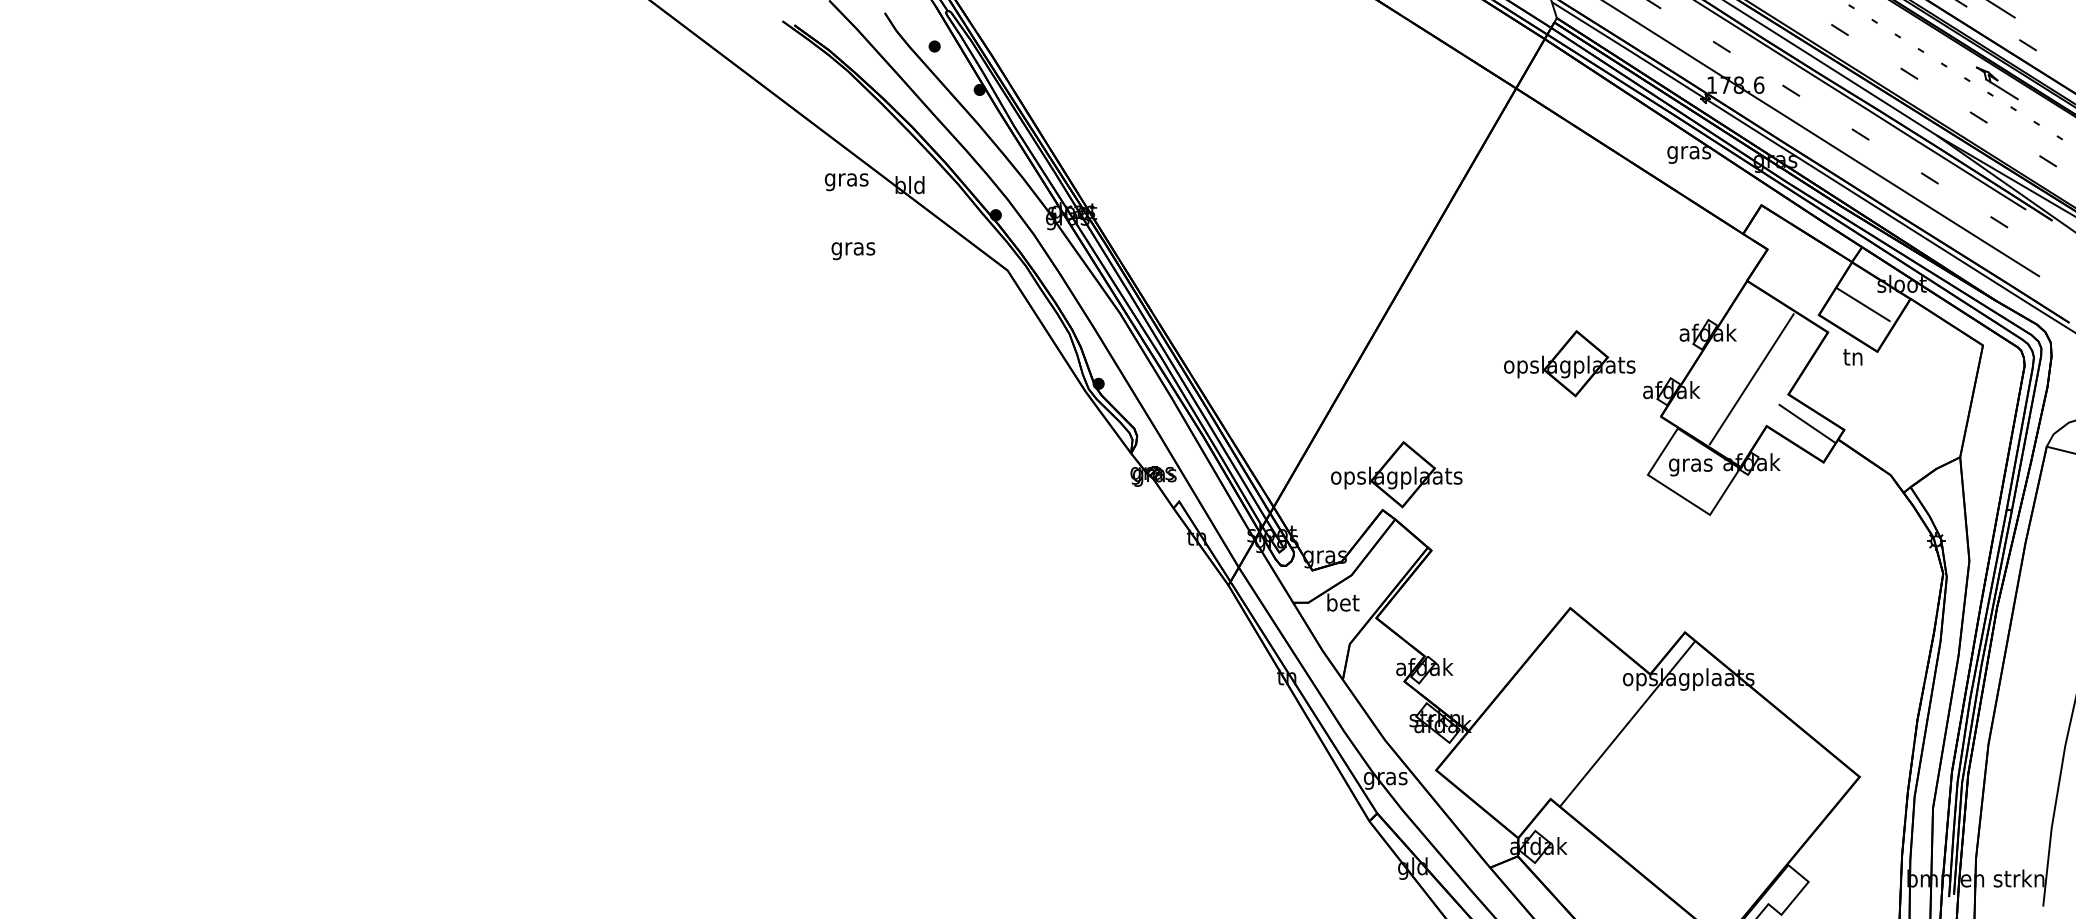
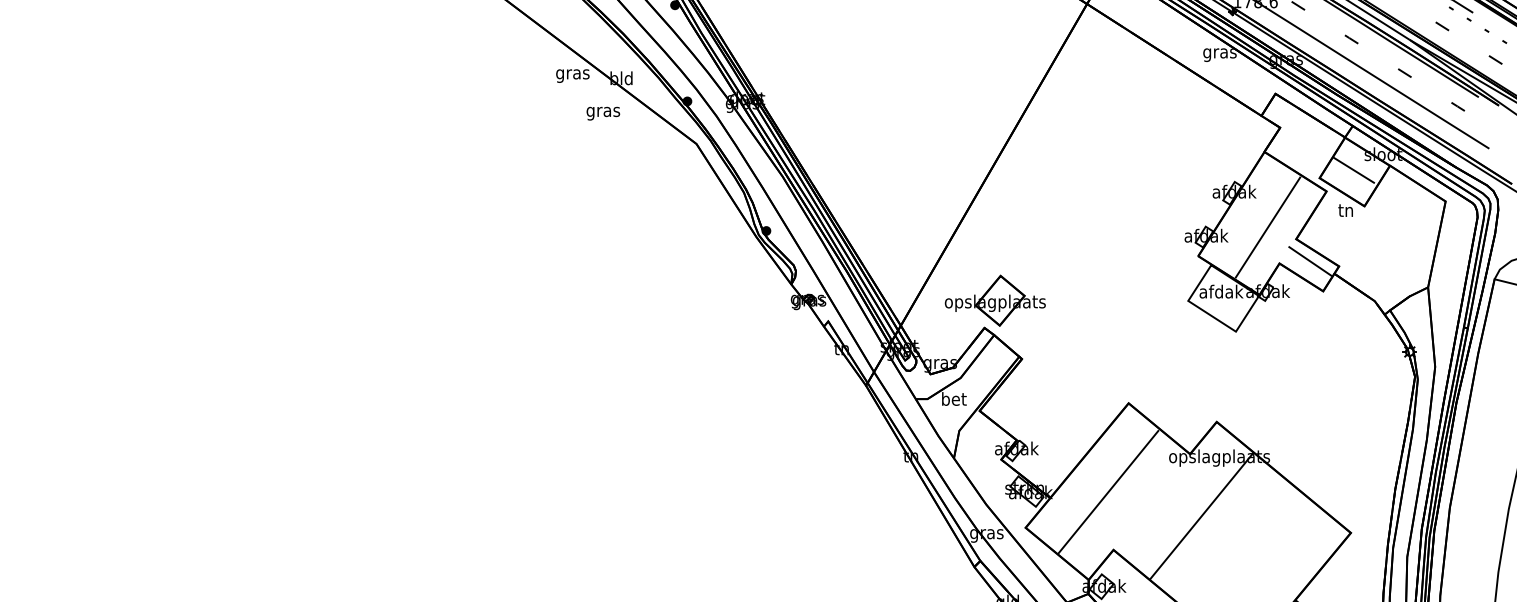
text: (853, 251) -> (603, 113), moved
part: (1569, 363) -> (1128, 215), removed
text: (1690, 464) -> (1220, 292), gras -> afdak
line: (1543, 723) -> (1108, 491), added
line: (1627, 724) -> (1201, 516), moved

